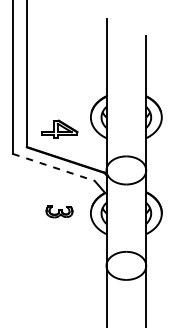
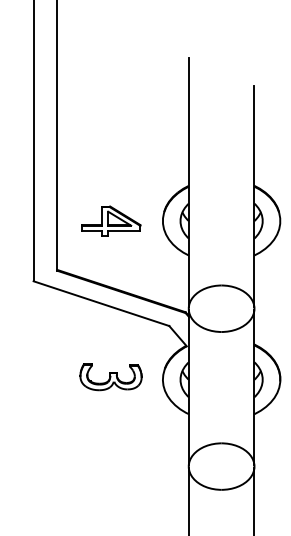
part: (59, 128) -> (111, 219), moved
line: (54, 167) -> (102, 303), dashed -> solid
part: (59, 211) -> (111, 376), size x1.43

